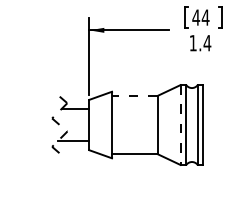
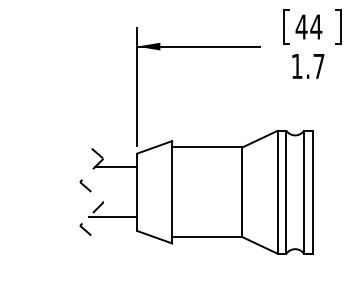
text: (207, 43) -> (319, 66), 1.4 -> 1.7
line: (134, 95) -> (206, 146), dashed -> solid
line: (180, 125) -> (277, 192), dashed -> solid

